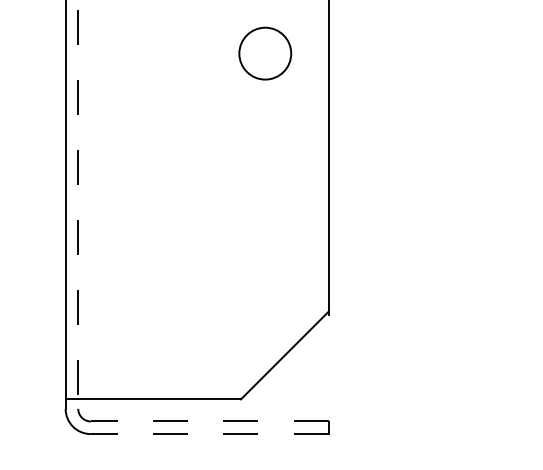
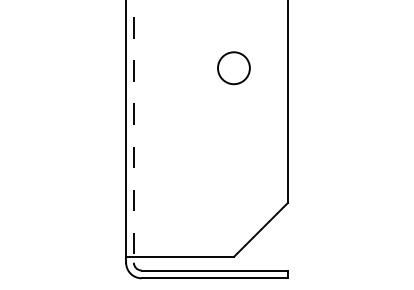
circle: (264, 54) -> (233, 68), moved
line: (209, 421) -> (214, 270), dashed -> solid
line: (209, 434) -> (214, 278), dashed -> solid

